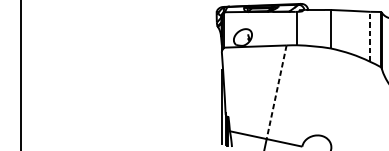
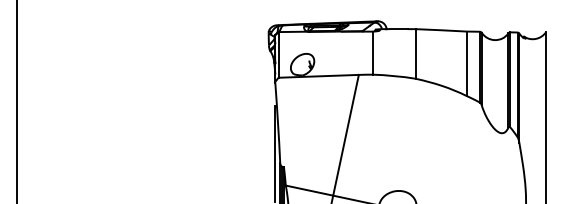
line: (370, 36) -> (466, 63), dashed -> solid
line: (277, 92) -> (346, 135), dashed -> solid

